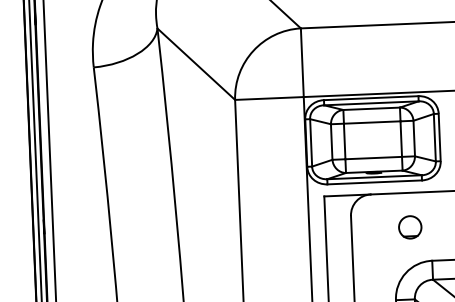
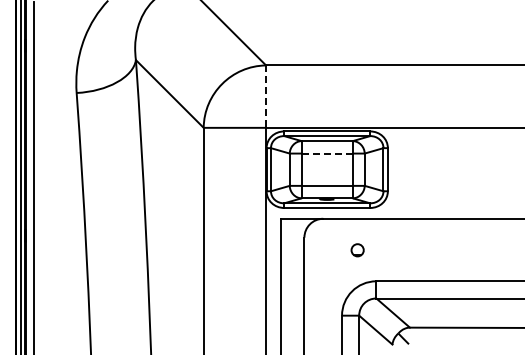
line: (302, 63) -> (266, 97), solid -> dashed
line: (372, 122) -> (327, 153), solid -> dashed
part: (409, 227) -> (357, 250), size x0.6

